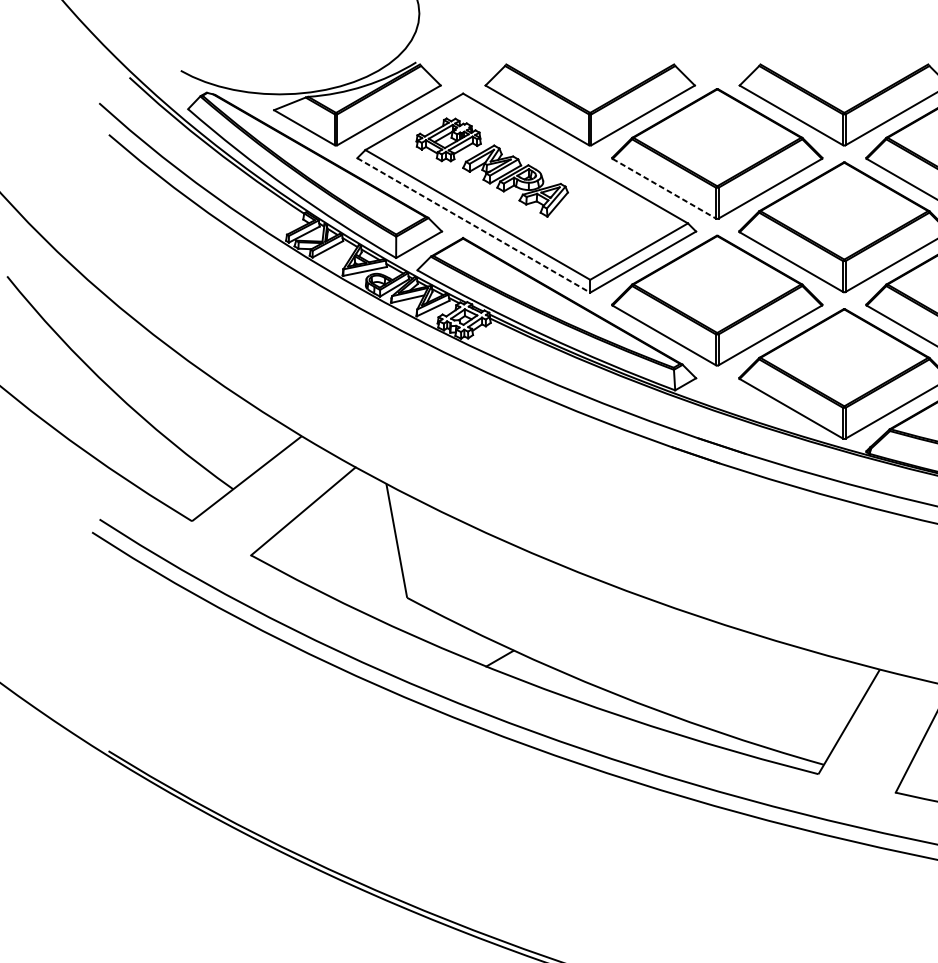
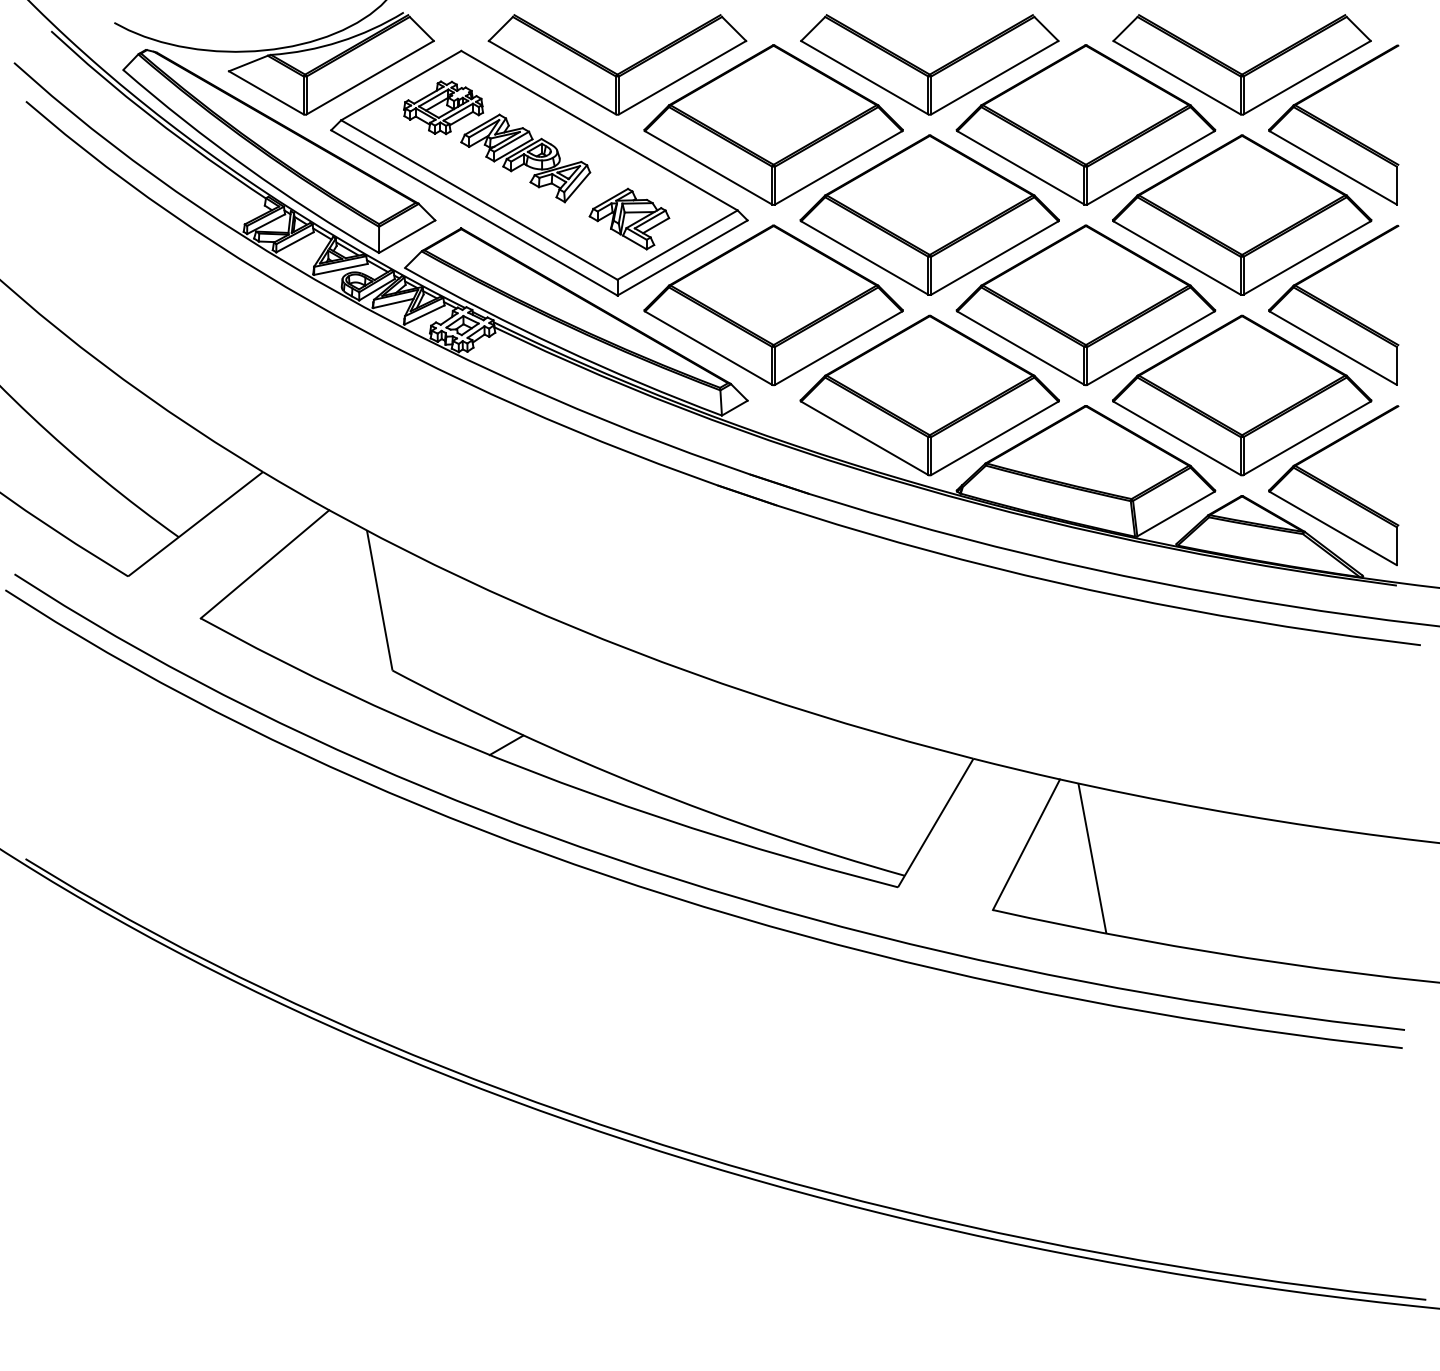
line: (665, 189) -> (709, 168), dashed -> solid
line: (473, 225) -> (474, 213), dashed -> solid
part: (599, 229) -> (629, 218), added

